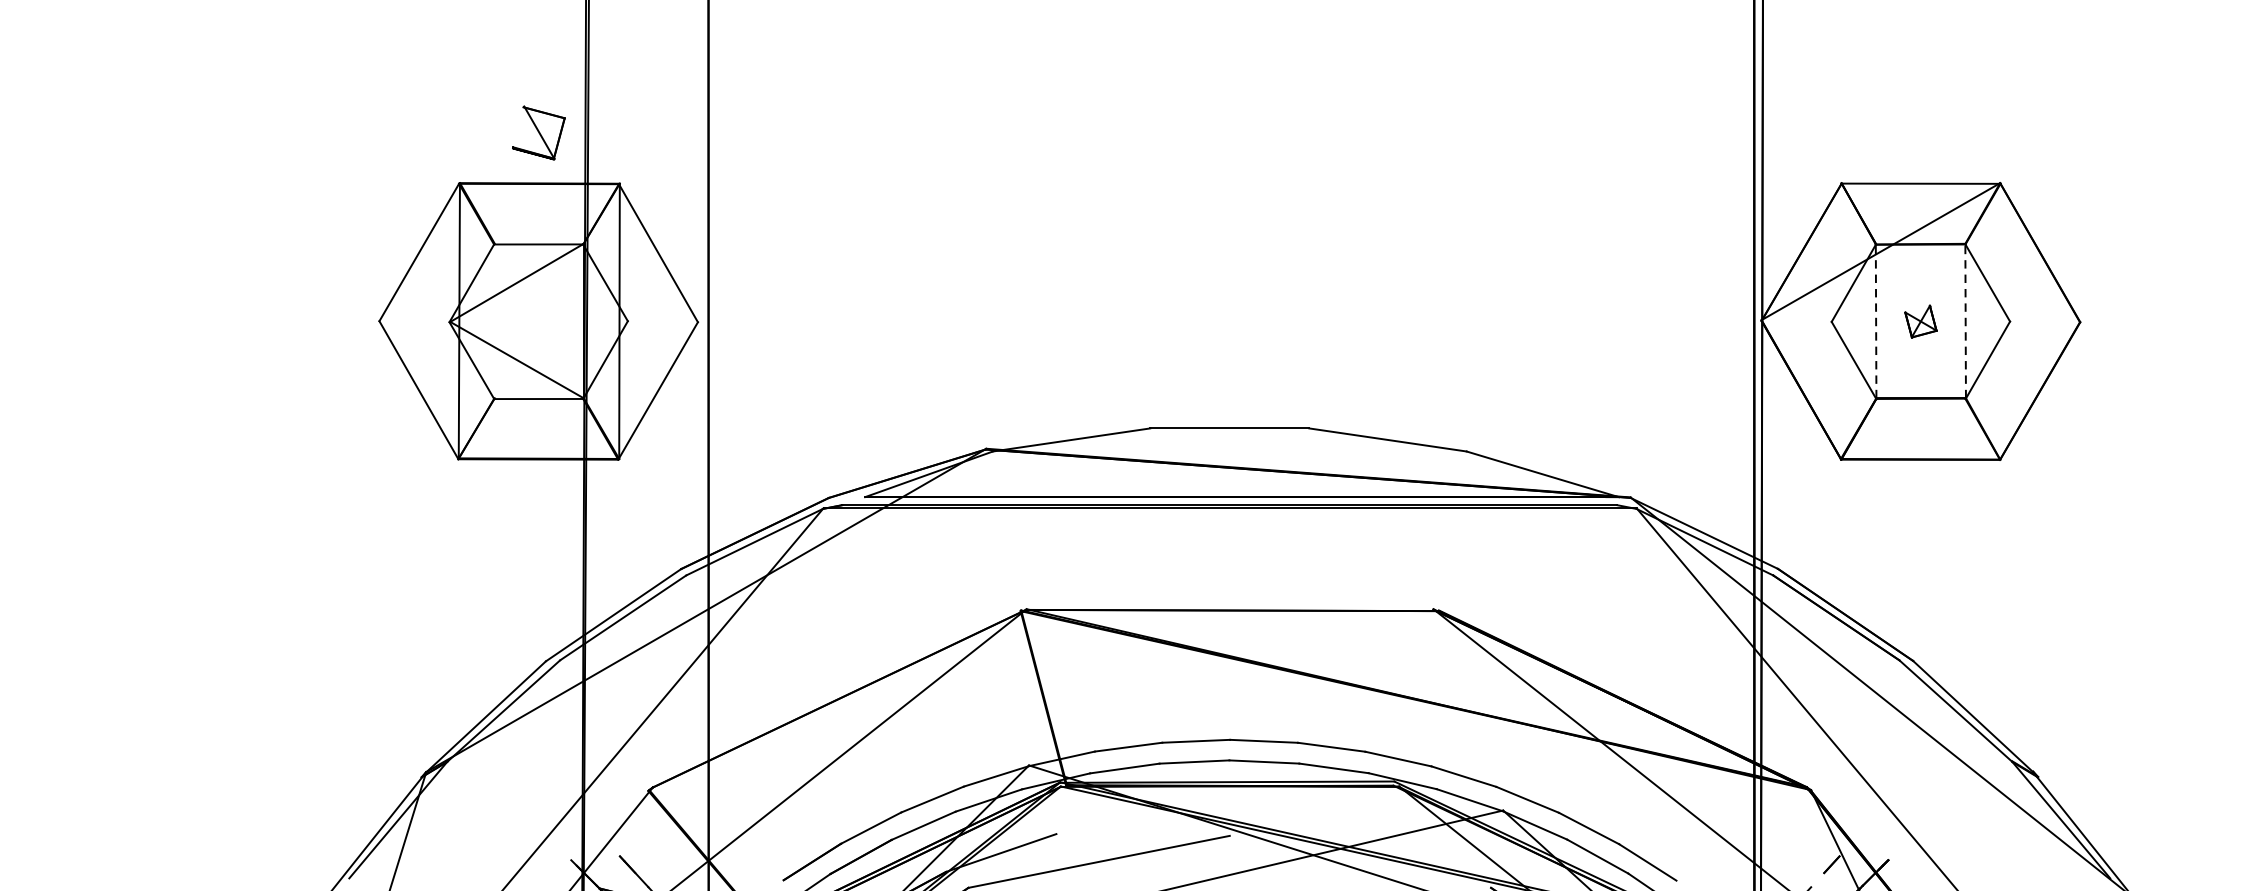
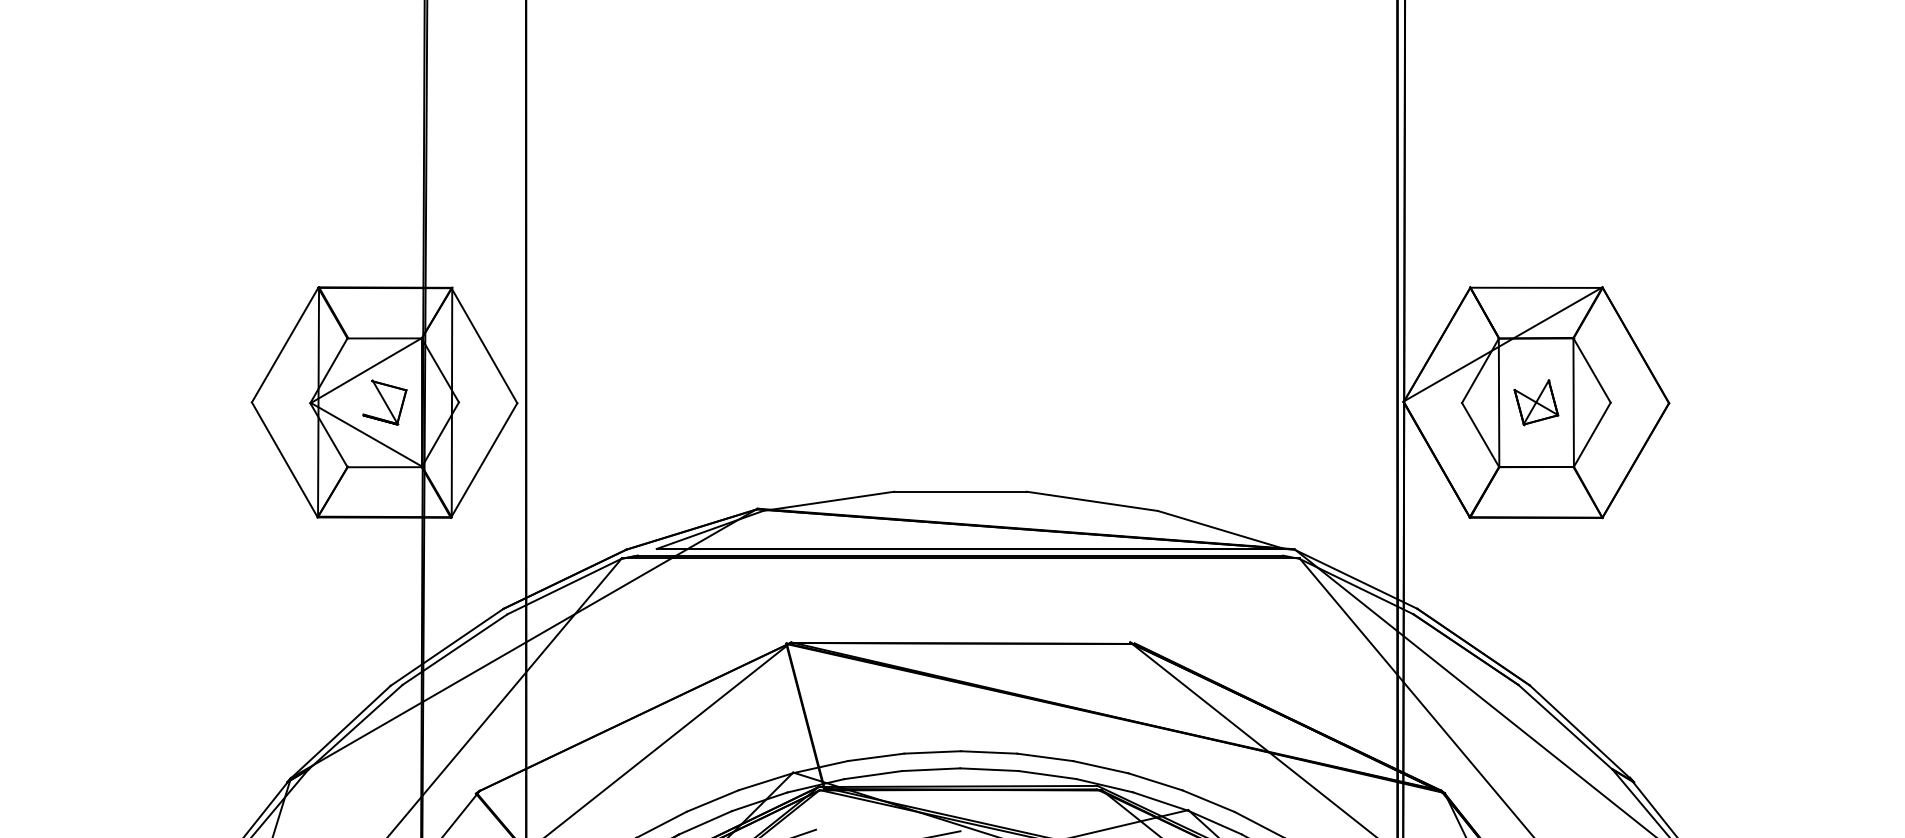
part: (538, 132) -> (384, 402), moved
line: (1965, 320) -> (1573, 401), dashed -> solid
line: (1876, 321) -> (1499, 402), dashed -> solid
part: (1921, 321) -> (1536, 402), size x1.67

